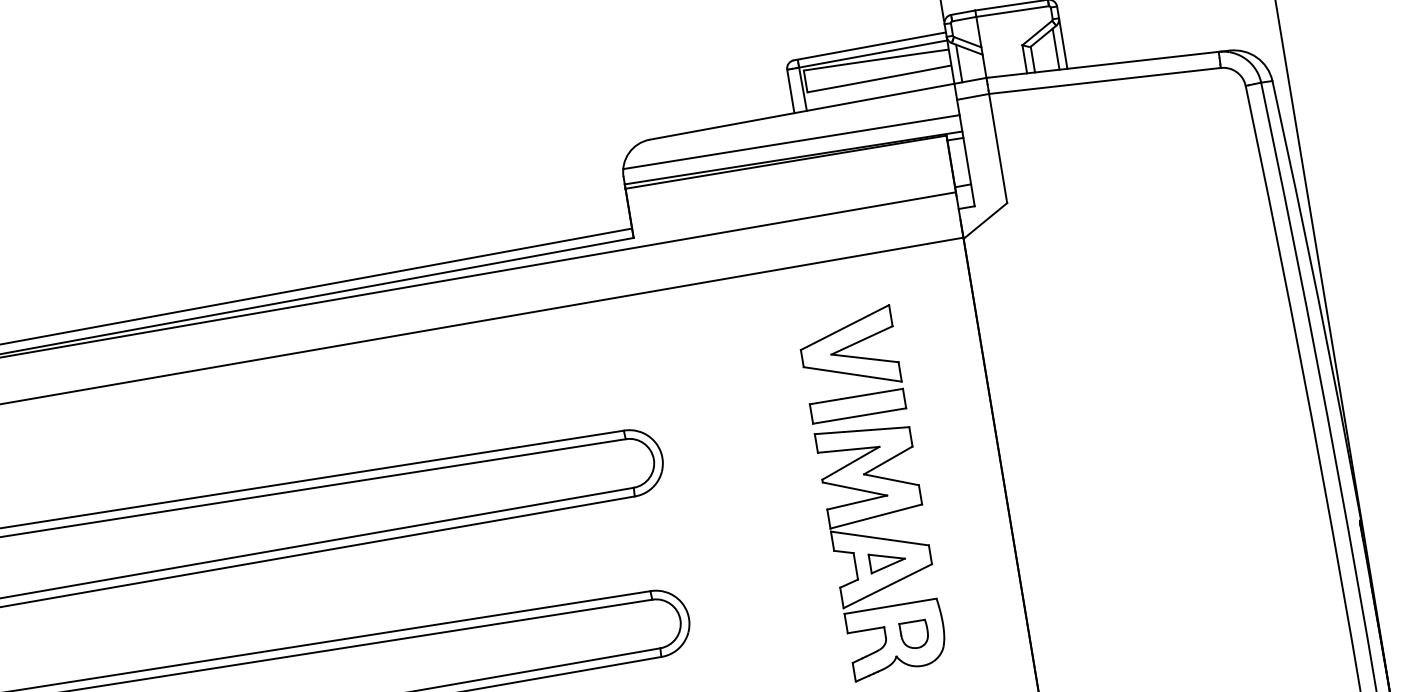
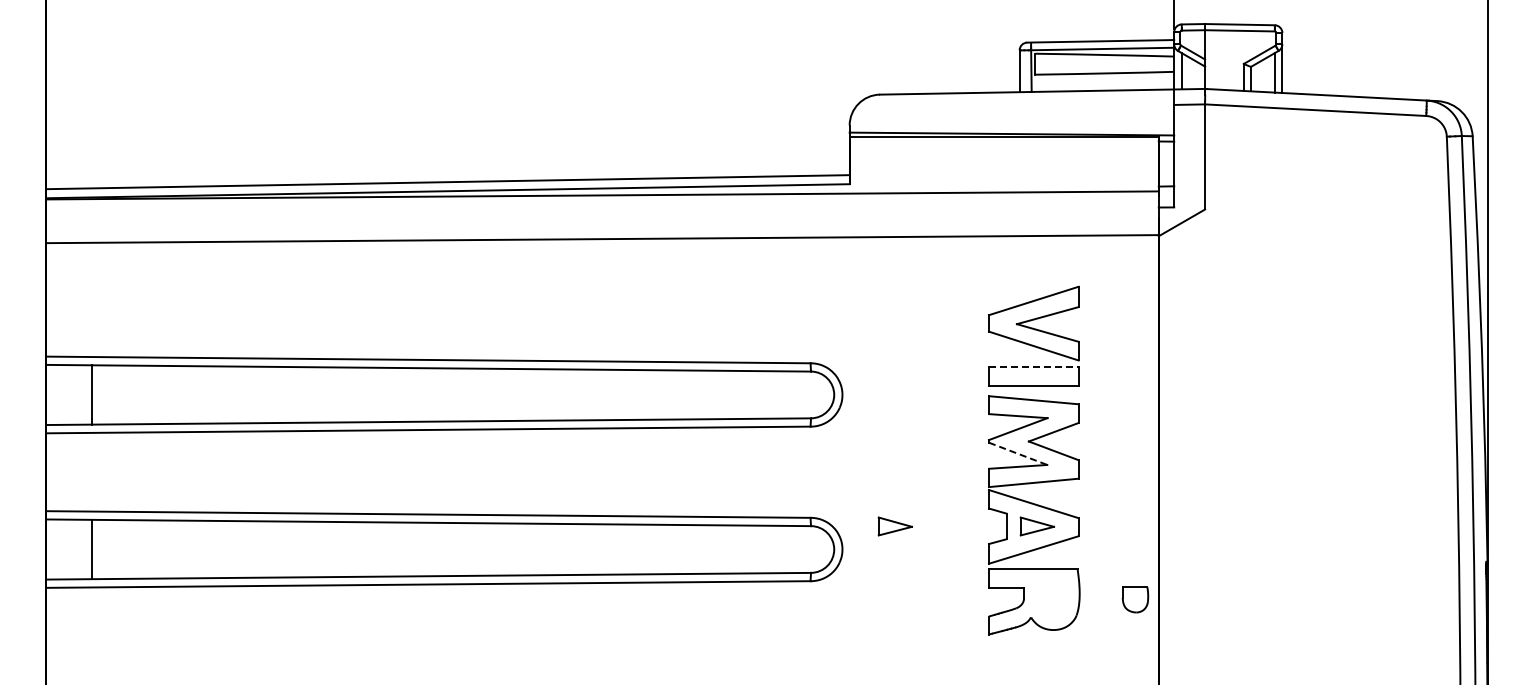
line: (791, 141) -> (1012, 118), removed
line: (856, 396) -> (1033, 367), solid -> dashed
line: (855, 489) -> (1018, 454), solid -> dashed
part: (739, 585) -> (894, 526), added
part: (914, 634) -> (1135, 599), moved

